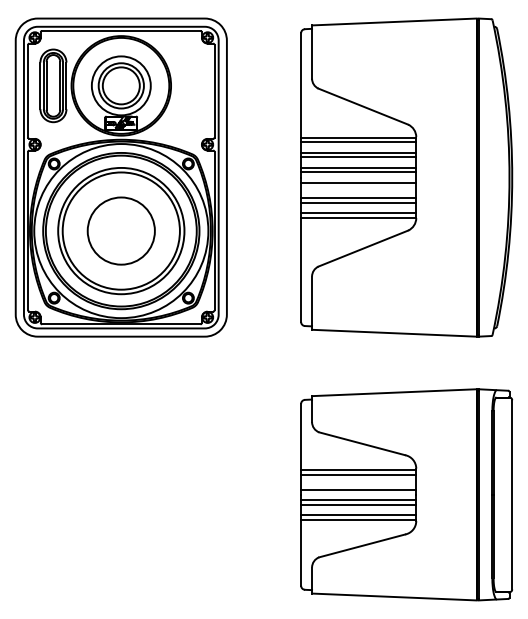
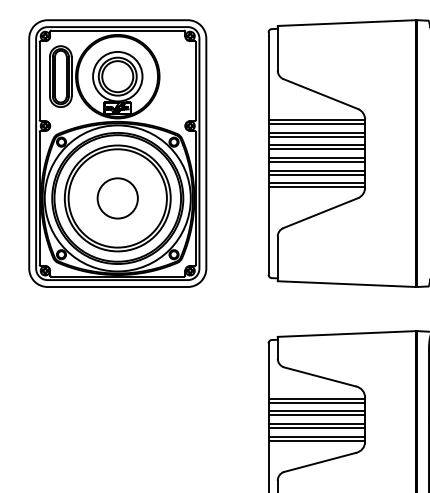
line: (358, 187) -> (316, 161), added
circle: (121, 231) -> (117, 198), size x0.71
line: (358, 484) -> (316, 410), added

